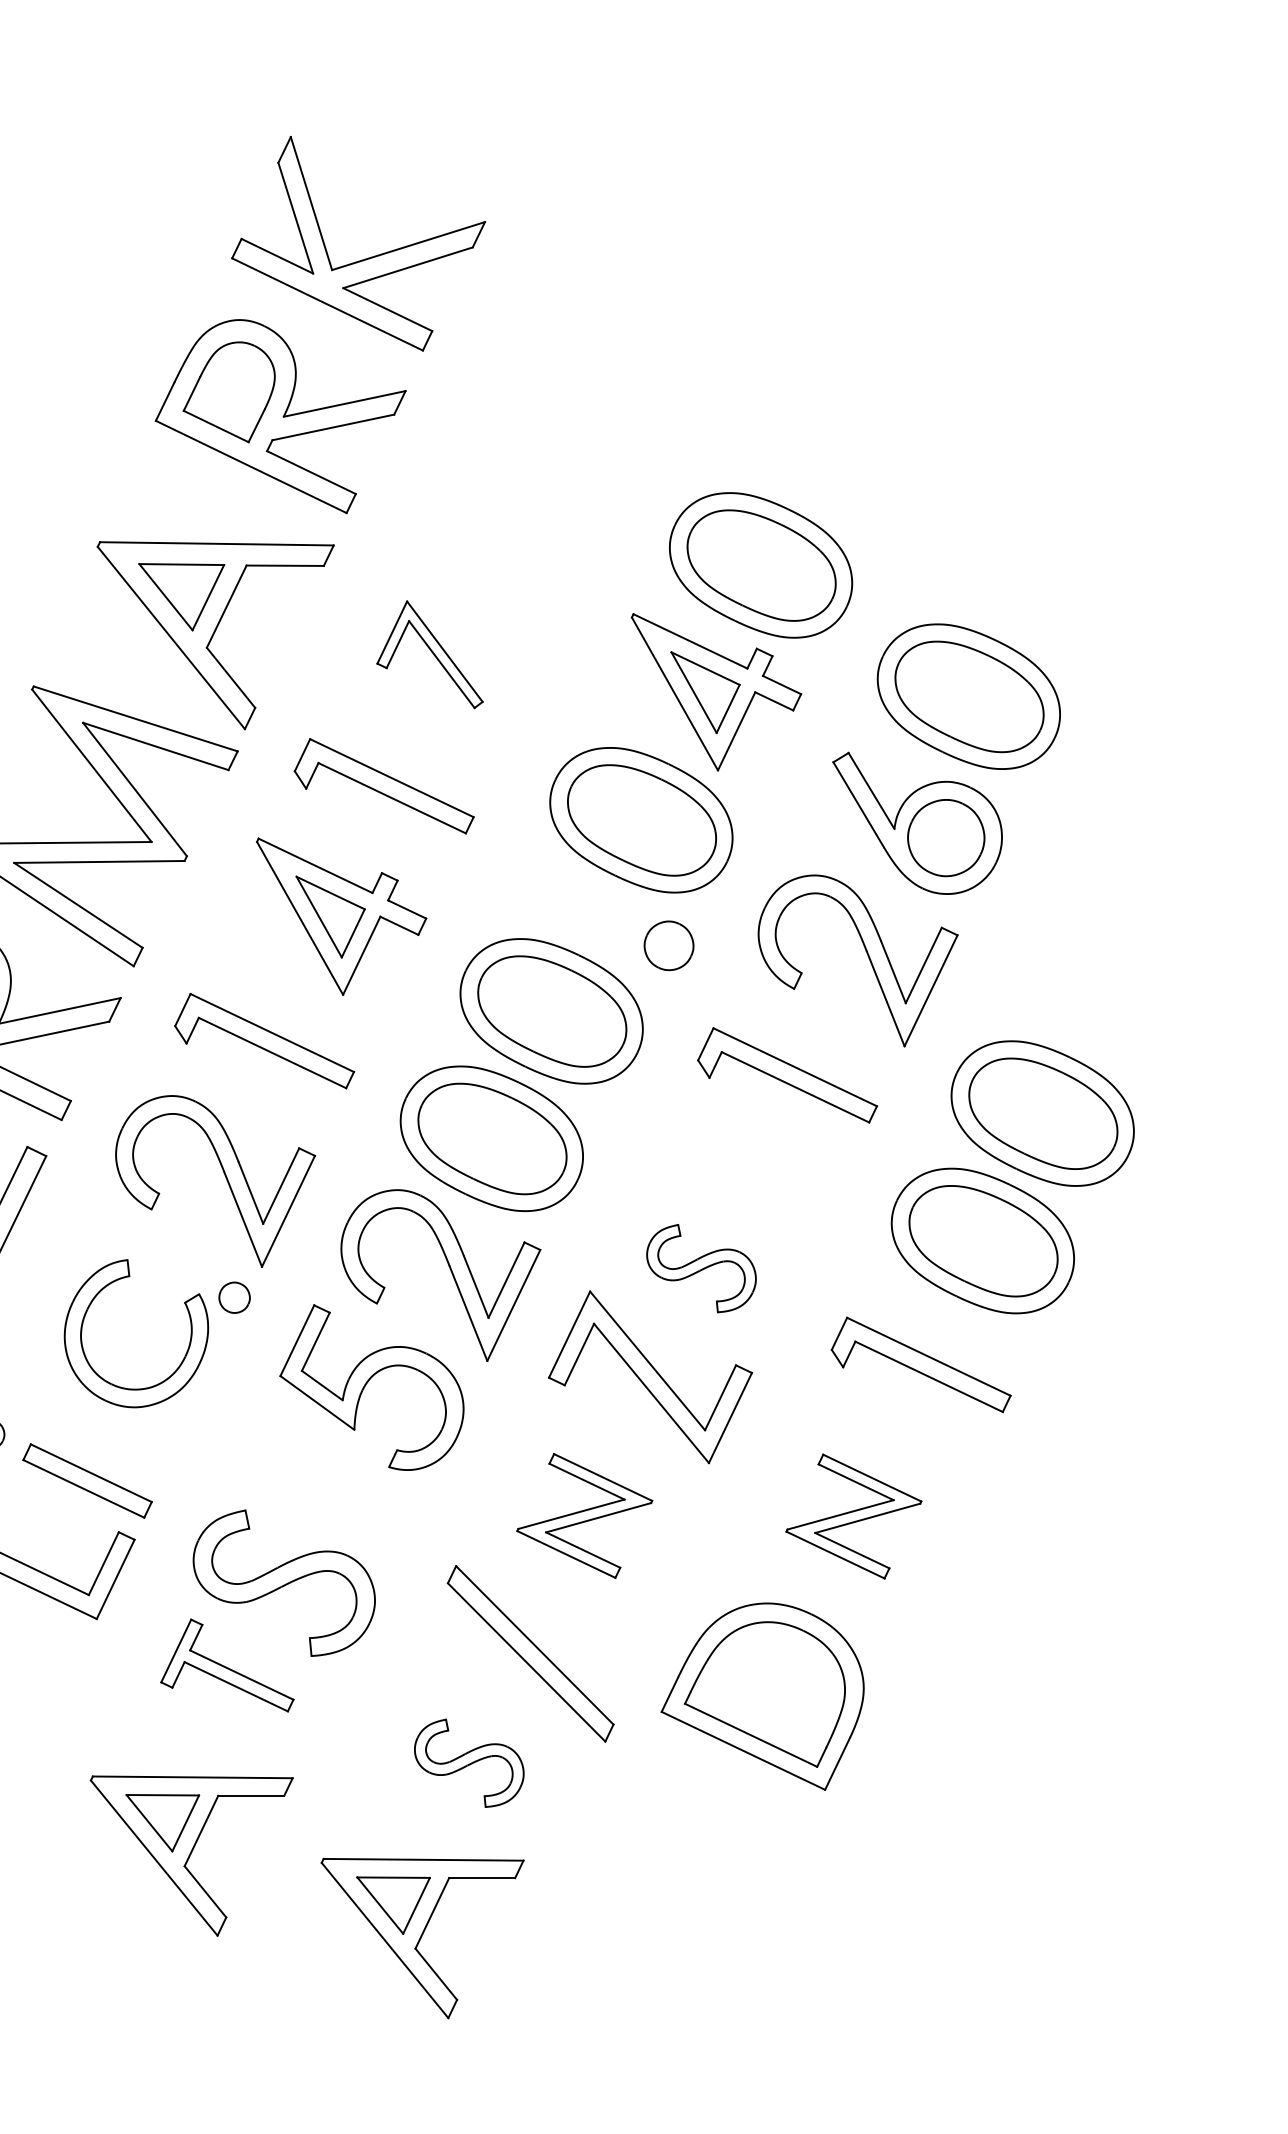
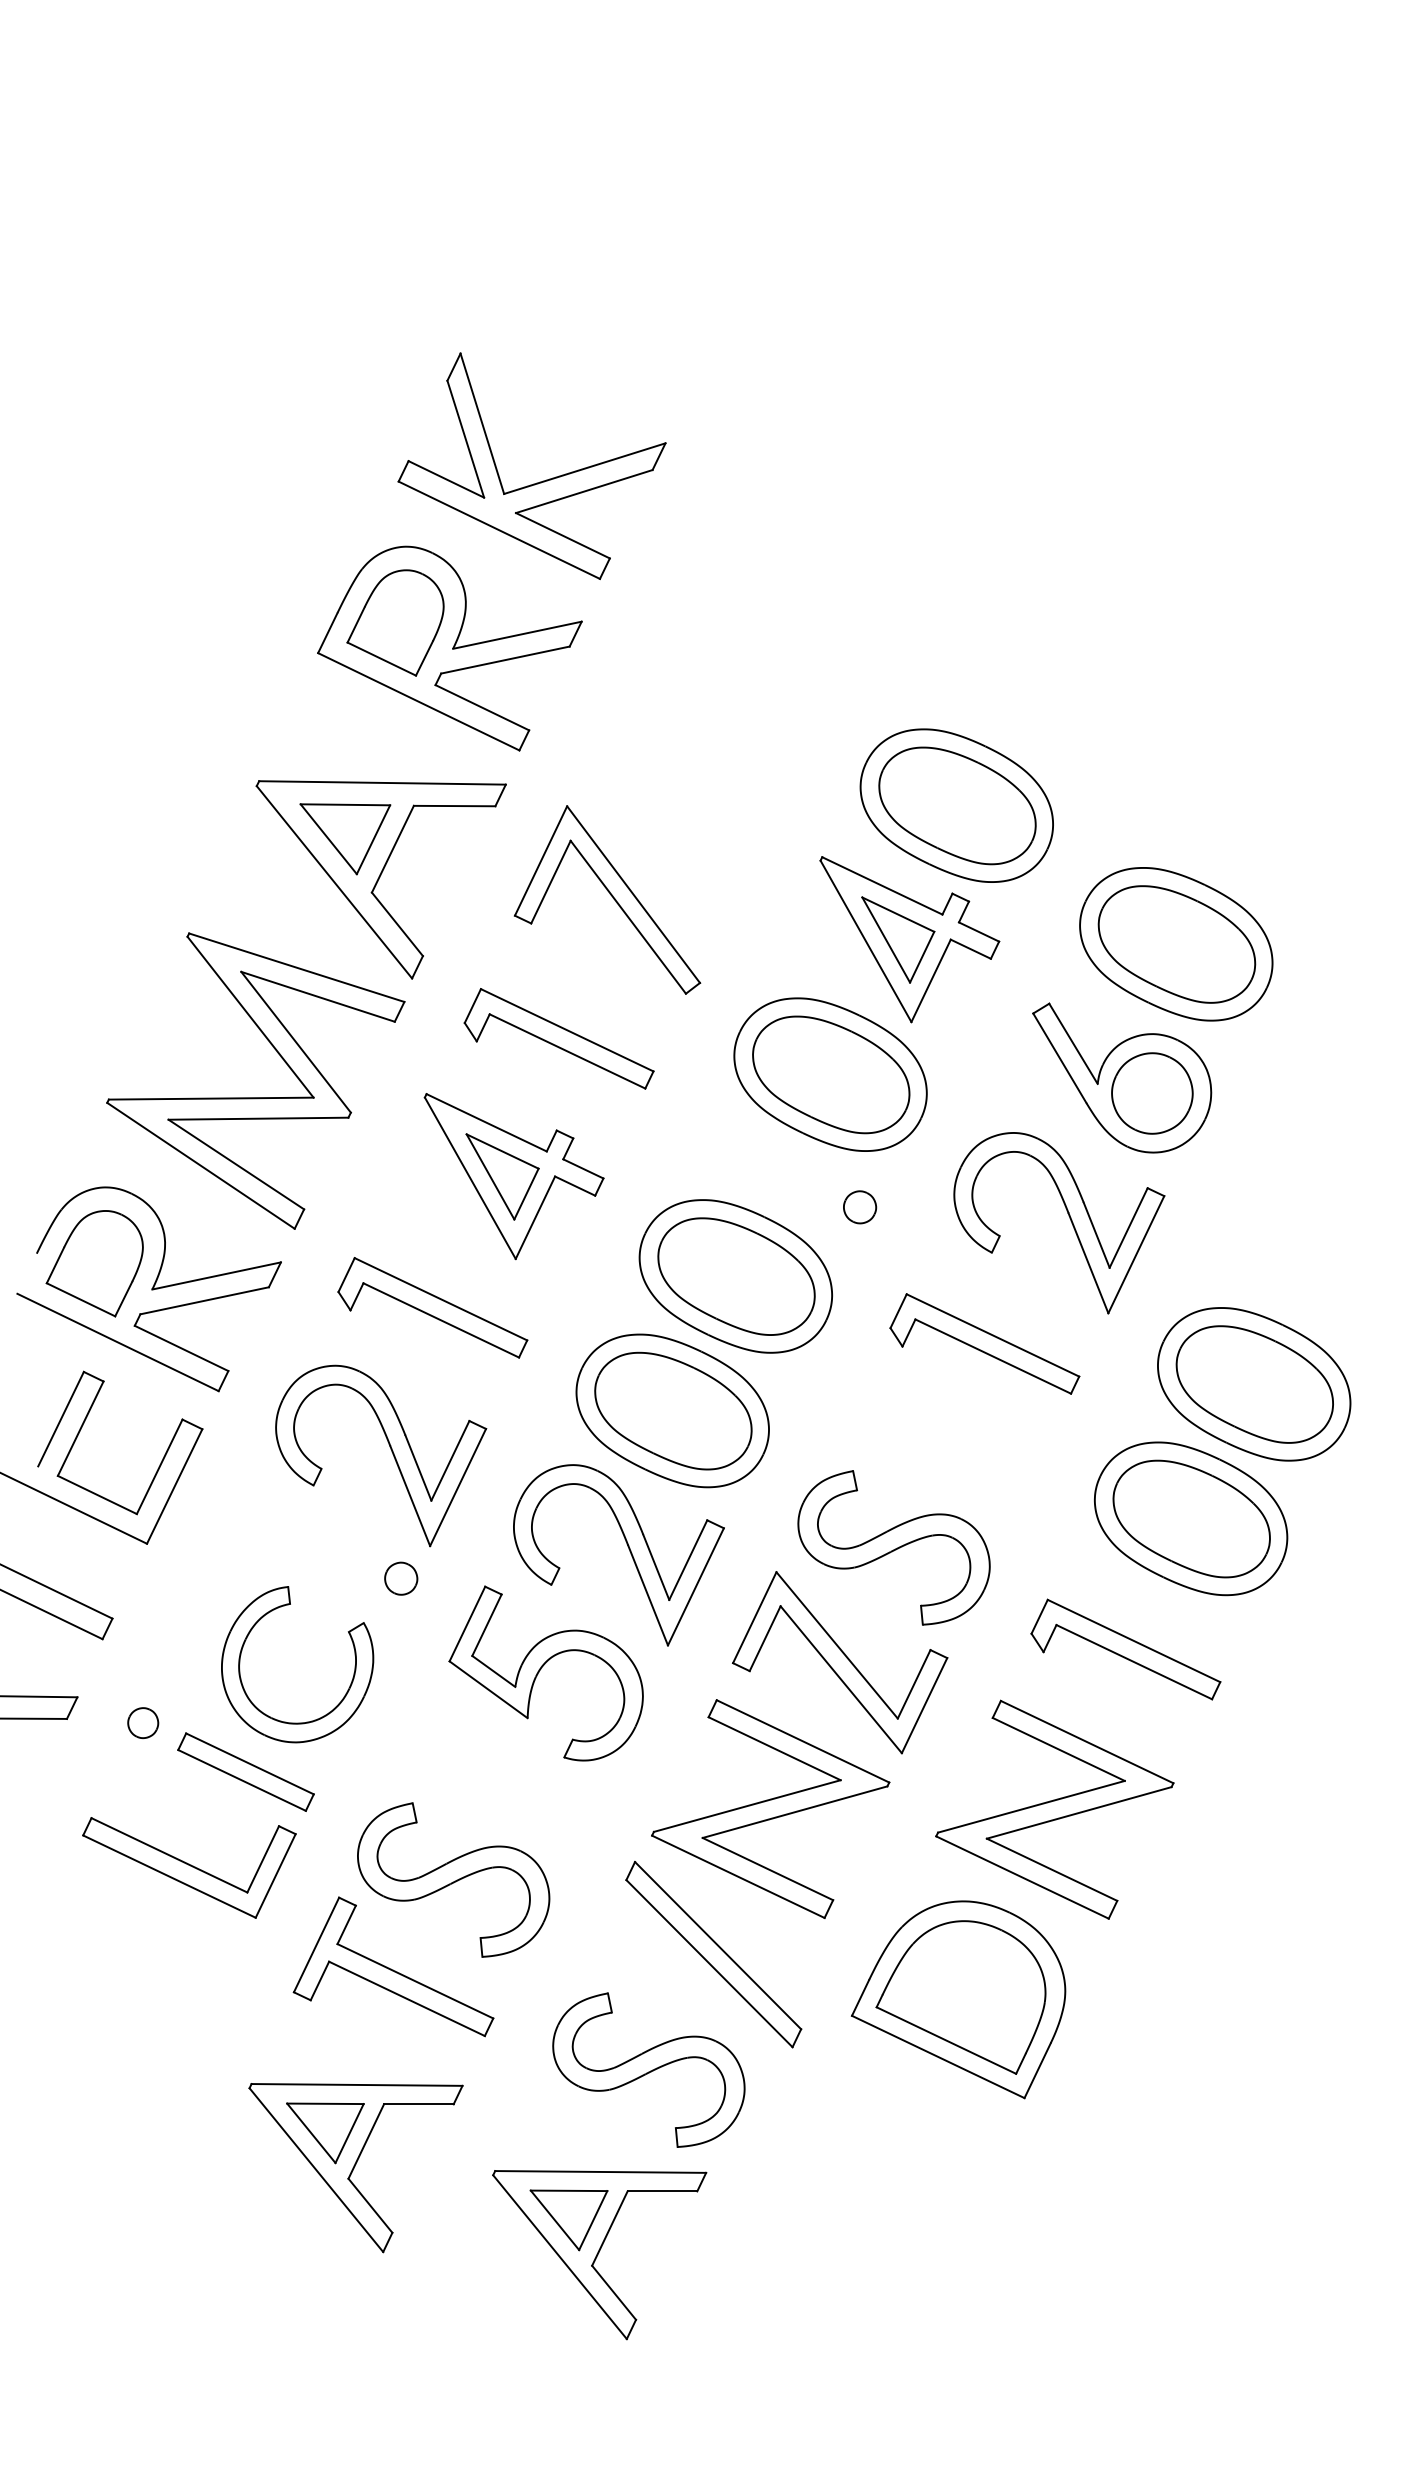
part: (430, 654) -> (607, 899), size x1.67
part: (669, 946) -> (860, 1207), size x0.62
part: (701, 1268) -> (893, 1547), size x1.67
part: (183, 1357) -> (347, 1689), moved
part: (584, 1515) -> (770, 1808), size x1.67
part: (853, 1516) -> (1054, 1809), size x1.67
part: (227, 1665) -> (393, 1966), size x1.43
part: (468, 1762) -> (648, 2069), size x1.67

